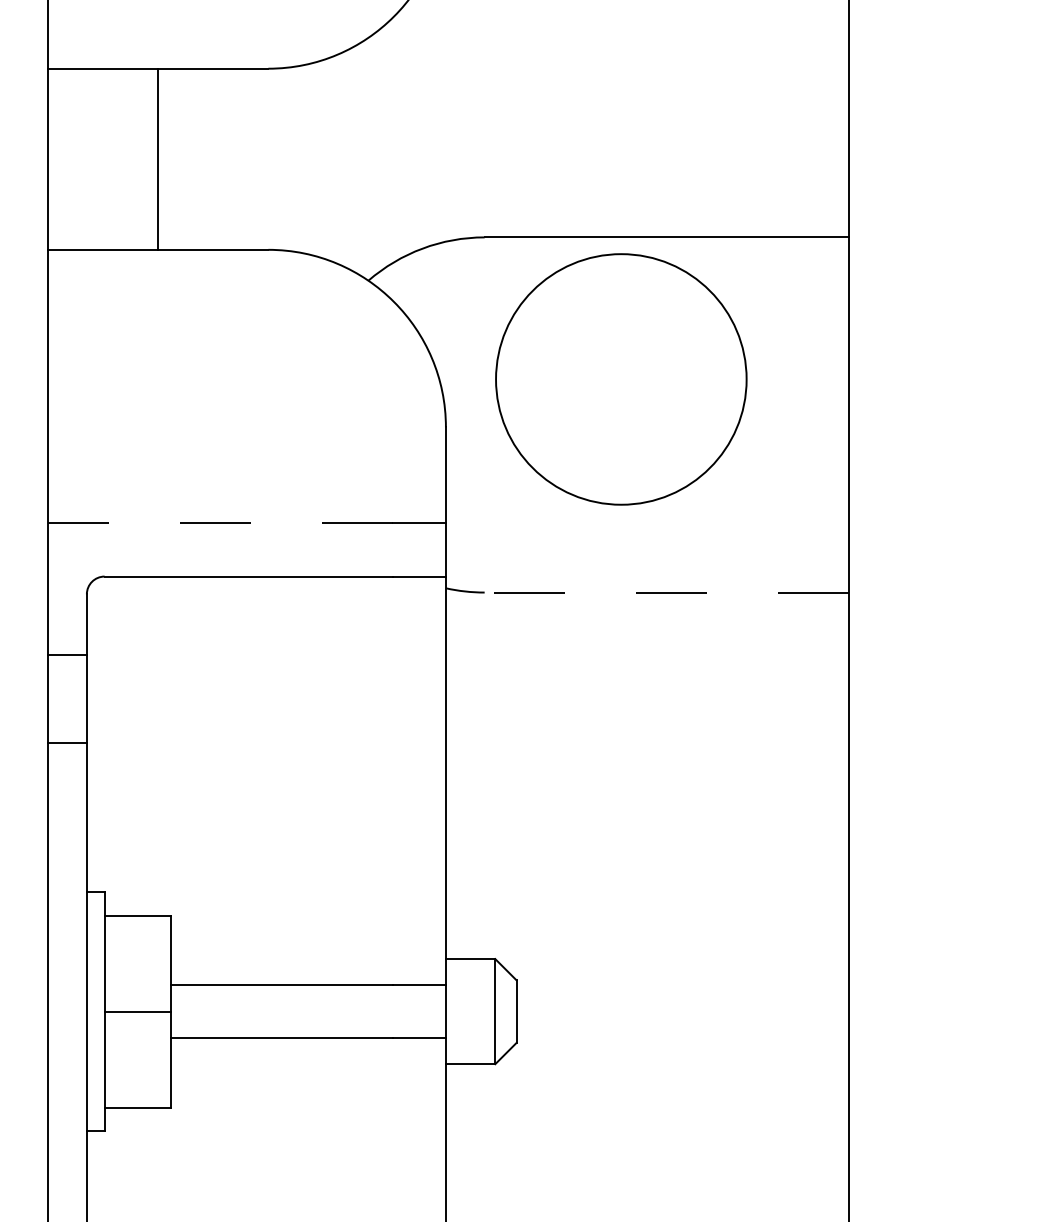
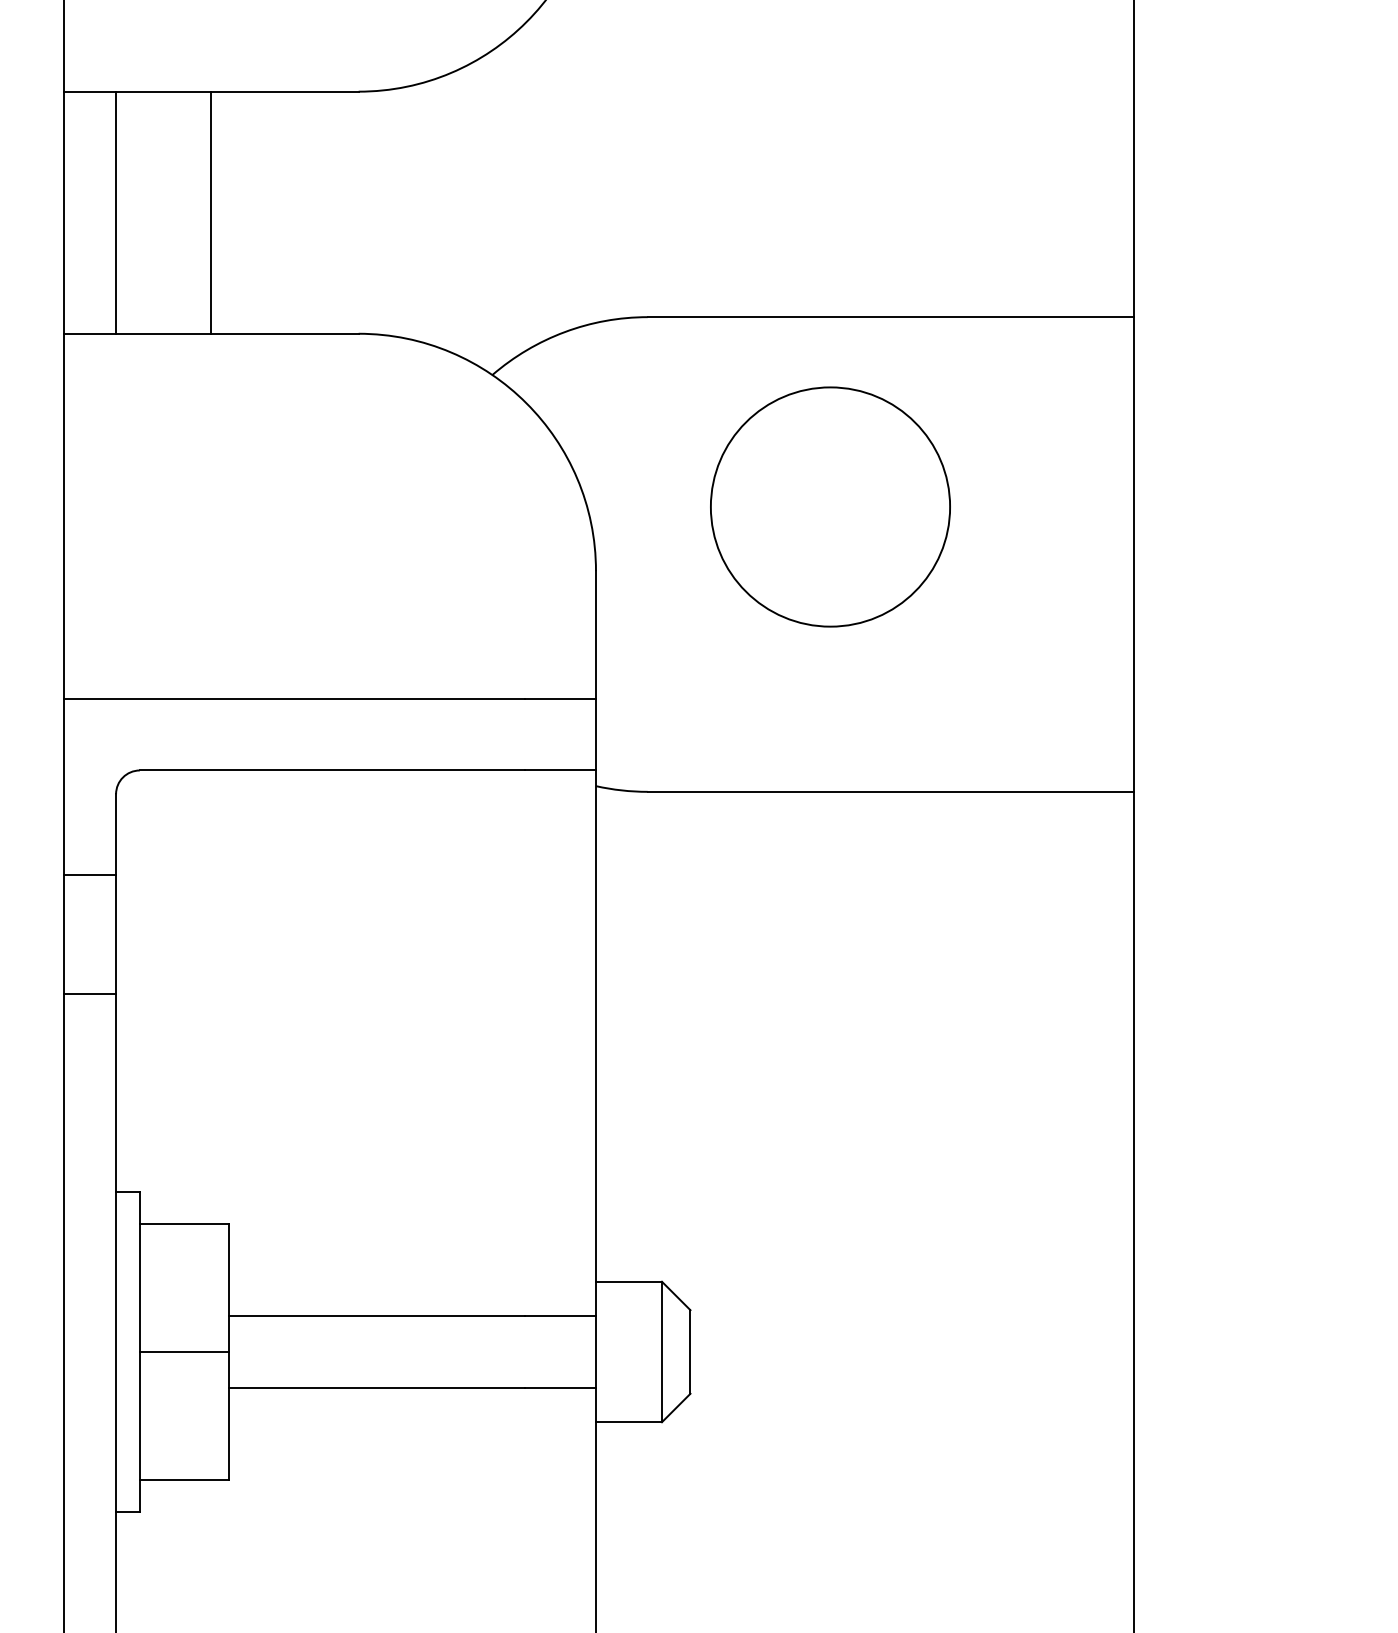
line: (86, 158) -> (115, 211), added
circle: (621, 379) -> (830, 507), size x0.71
line: (219, 523) -> (293, 699), dashed -> solid
line: (666, 592) -> (890, 791), dashed -> solid

